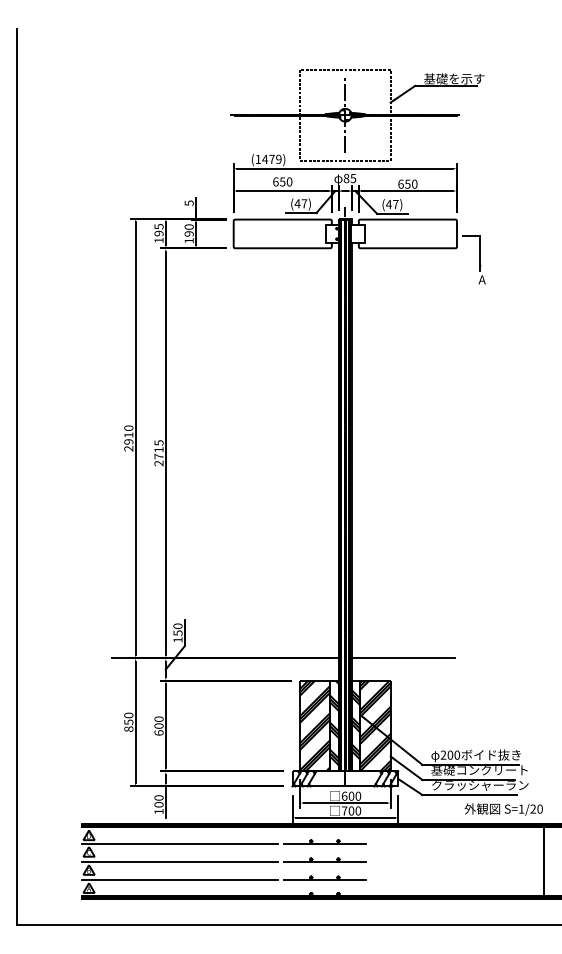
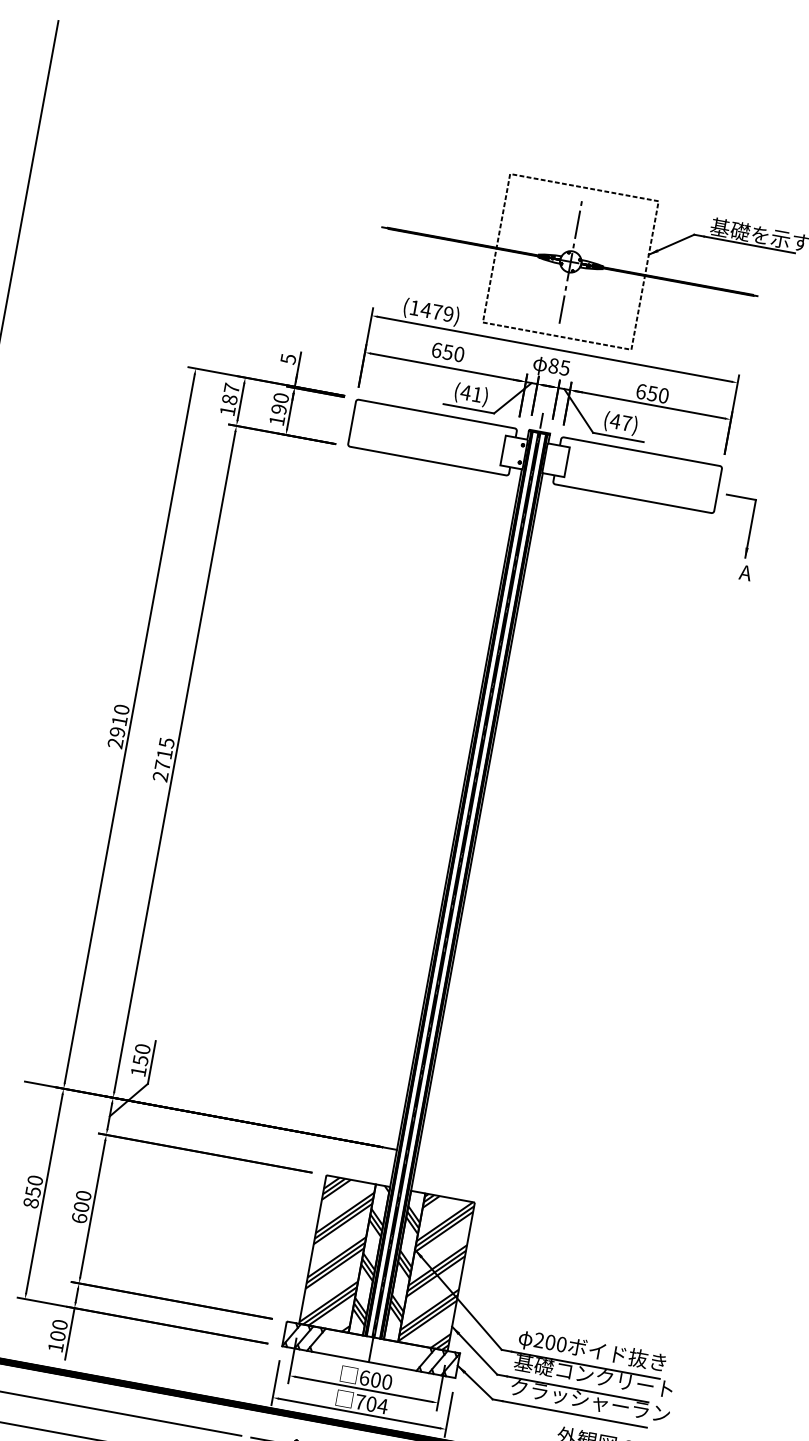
text: (304, 203) -> (477, 394), (47) -> (41)
text: (158, 230) -> (229, 394), 195 -> 187
line: (402, 658) -> (501, 1169), removed
text: (358, 810) -> (383, 1405), 700 -> 704

